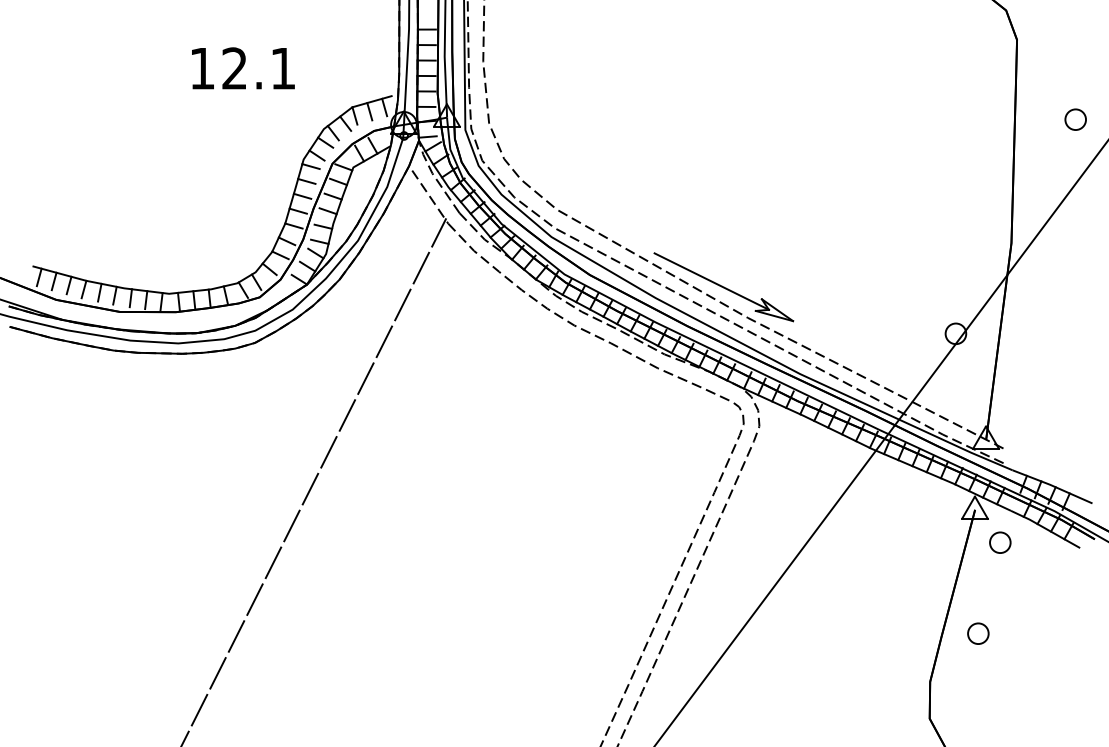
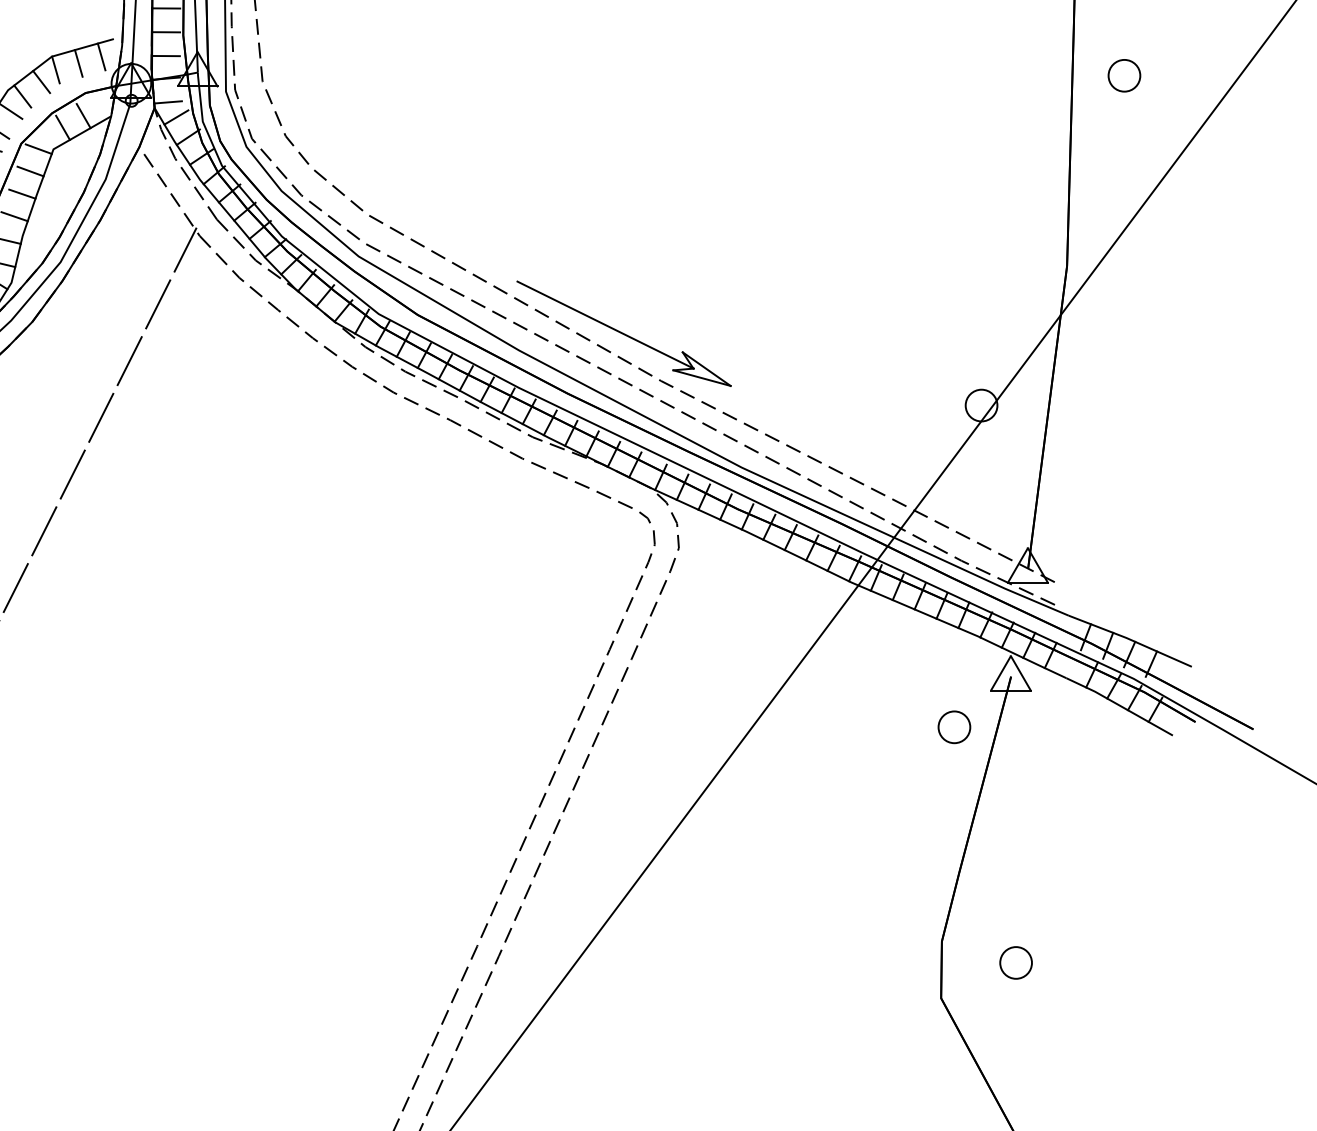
part: (1075, 119) -> (1124, 75), moved
part: (1000, 542) -> (954, 726), moved
part: (978, 633) -> (1016, 962), moved

